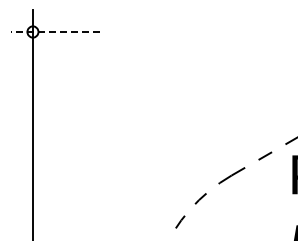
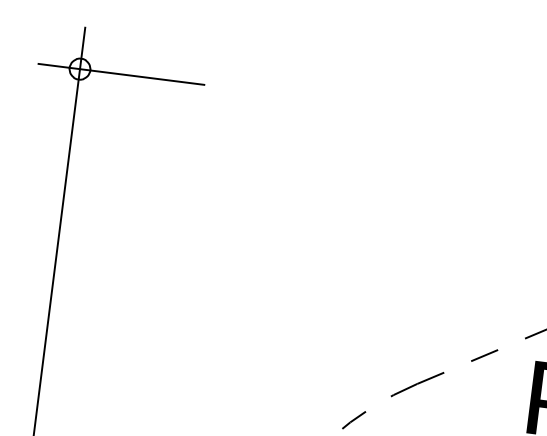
line: (54, 32) -> (120, 75), dashed -> solid

